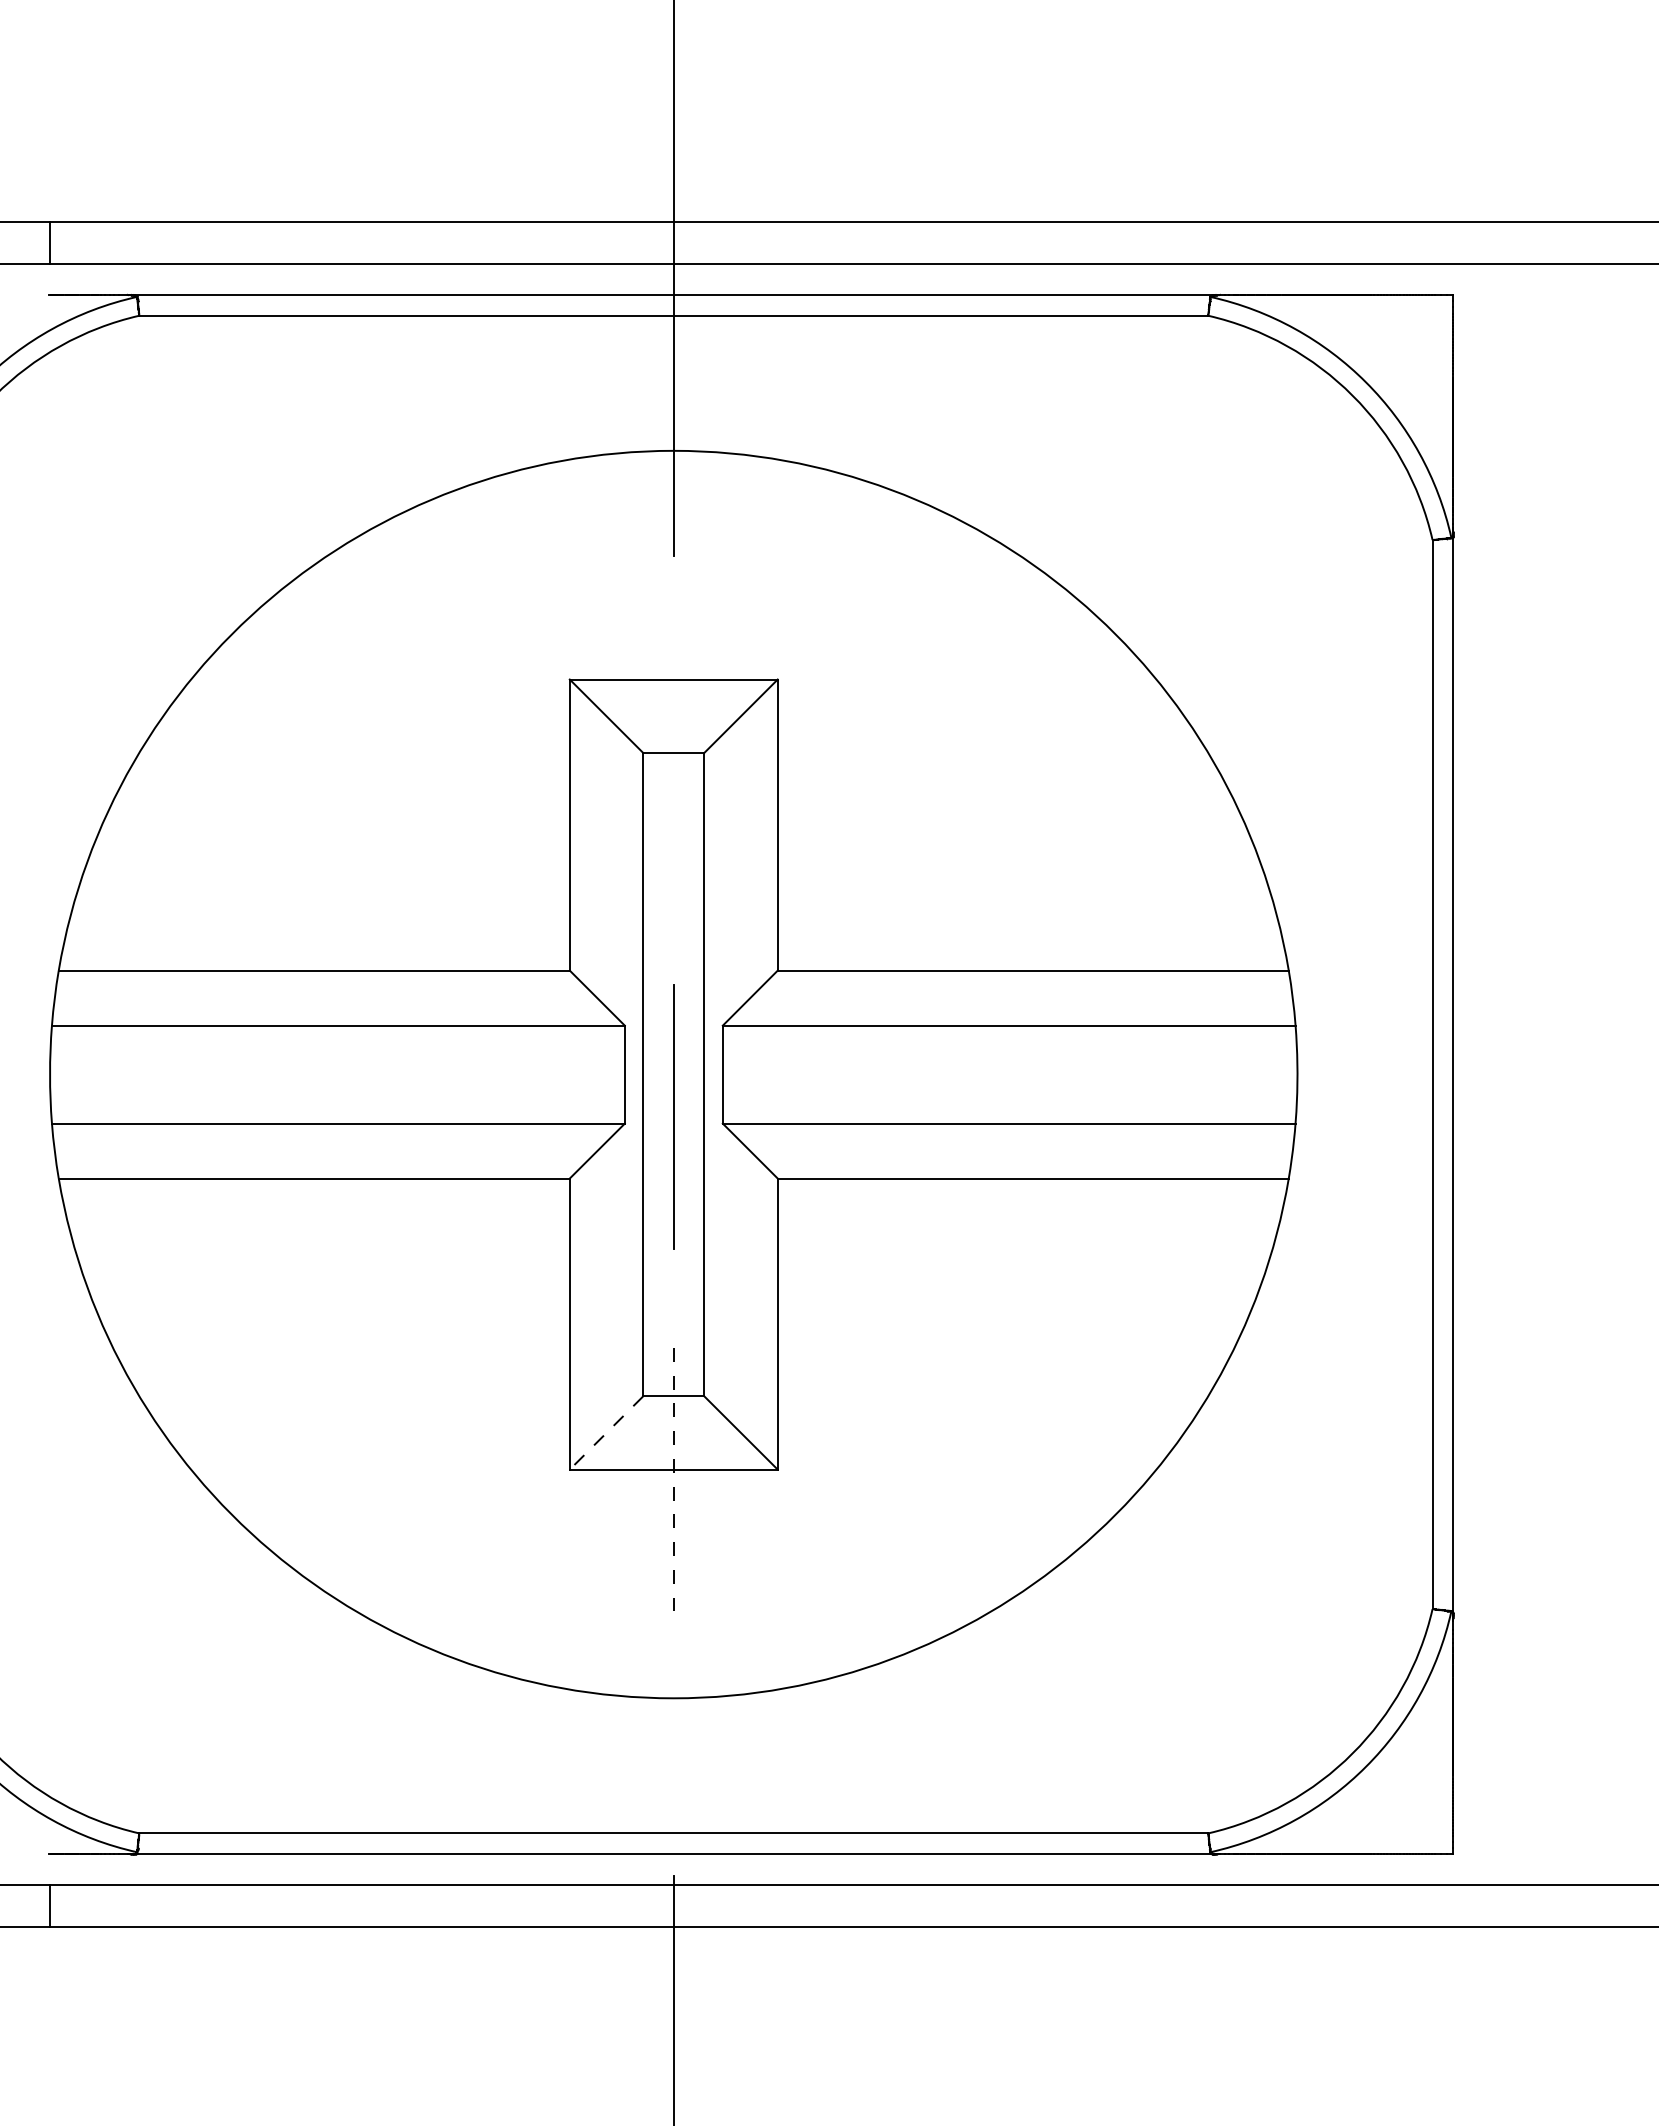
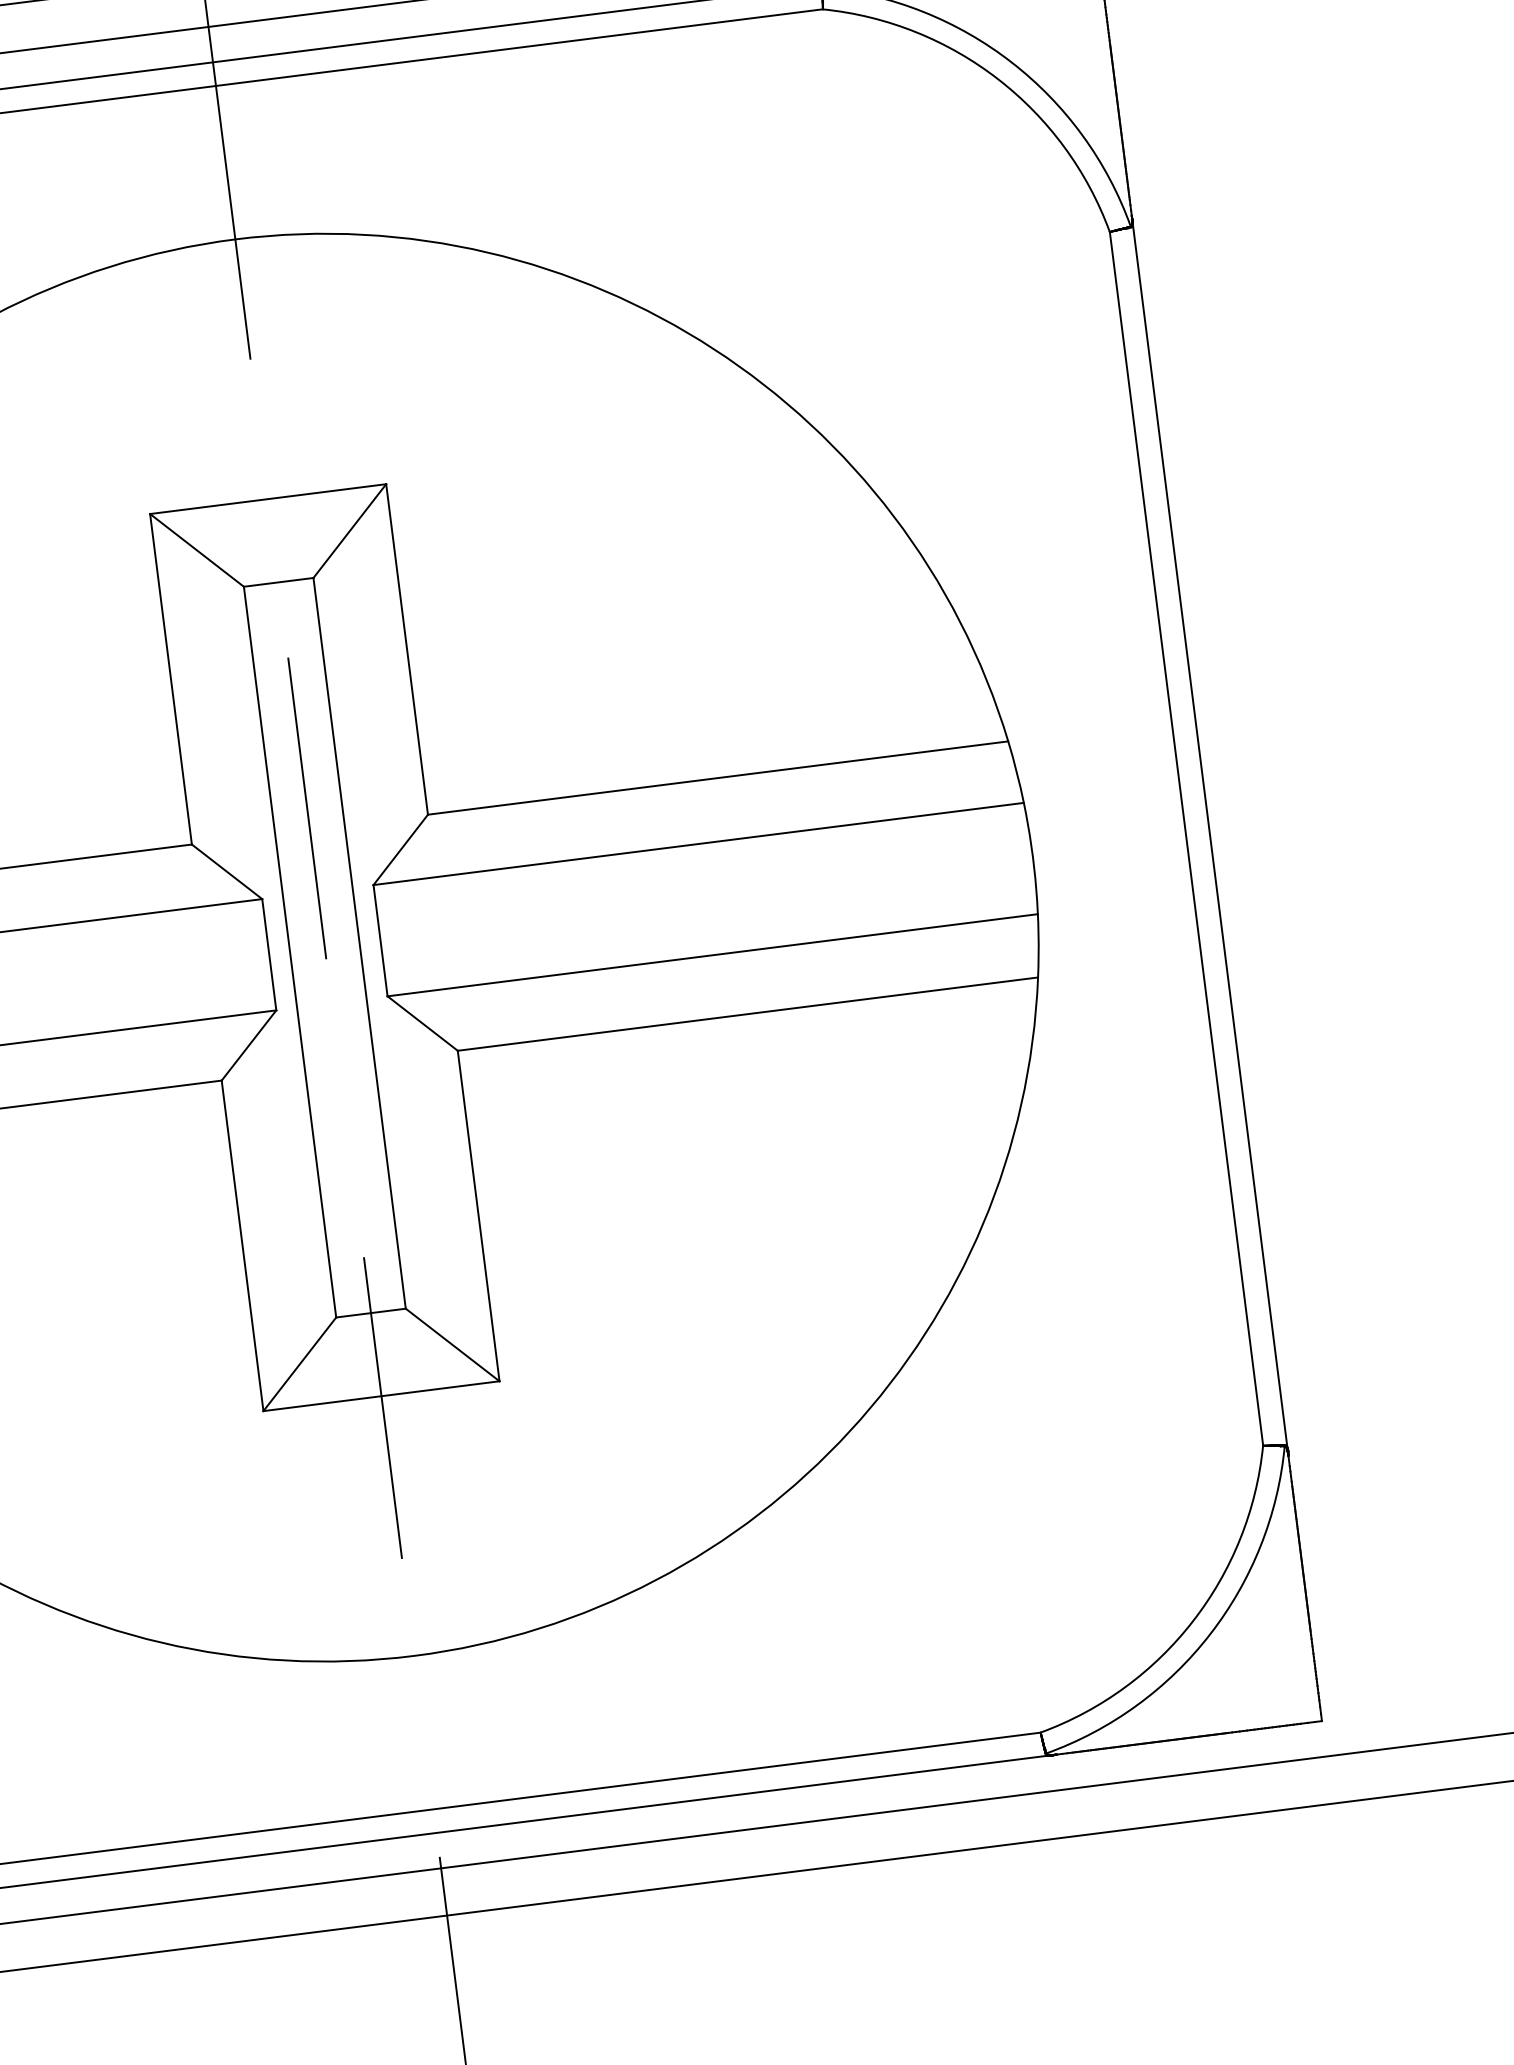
line: (673, 1116) -> (306, 807), moved
line: (606, 1433) -> (299, 1364), dashed -> solid
line: (673, 1480) -> (382, 1408), dashed -> solid

